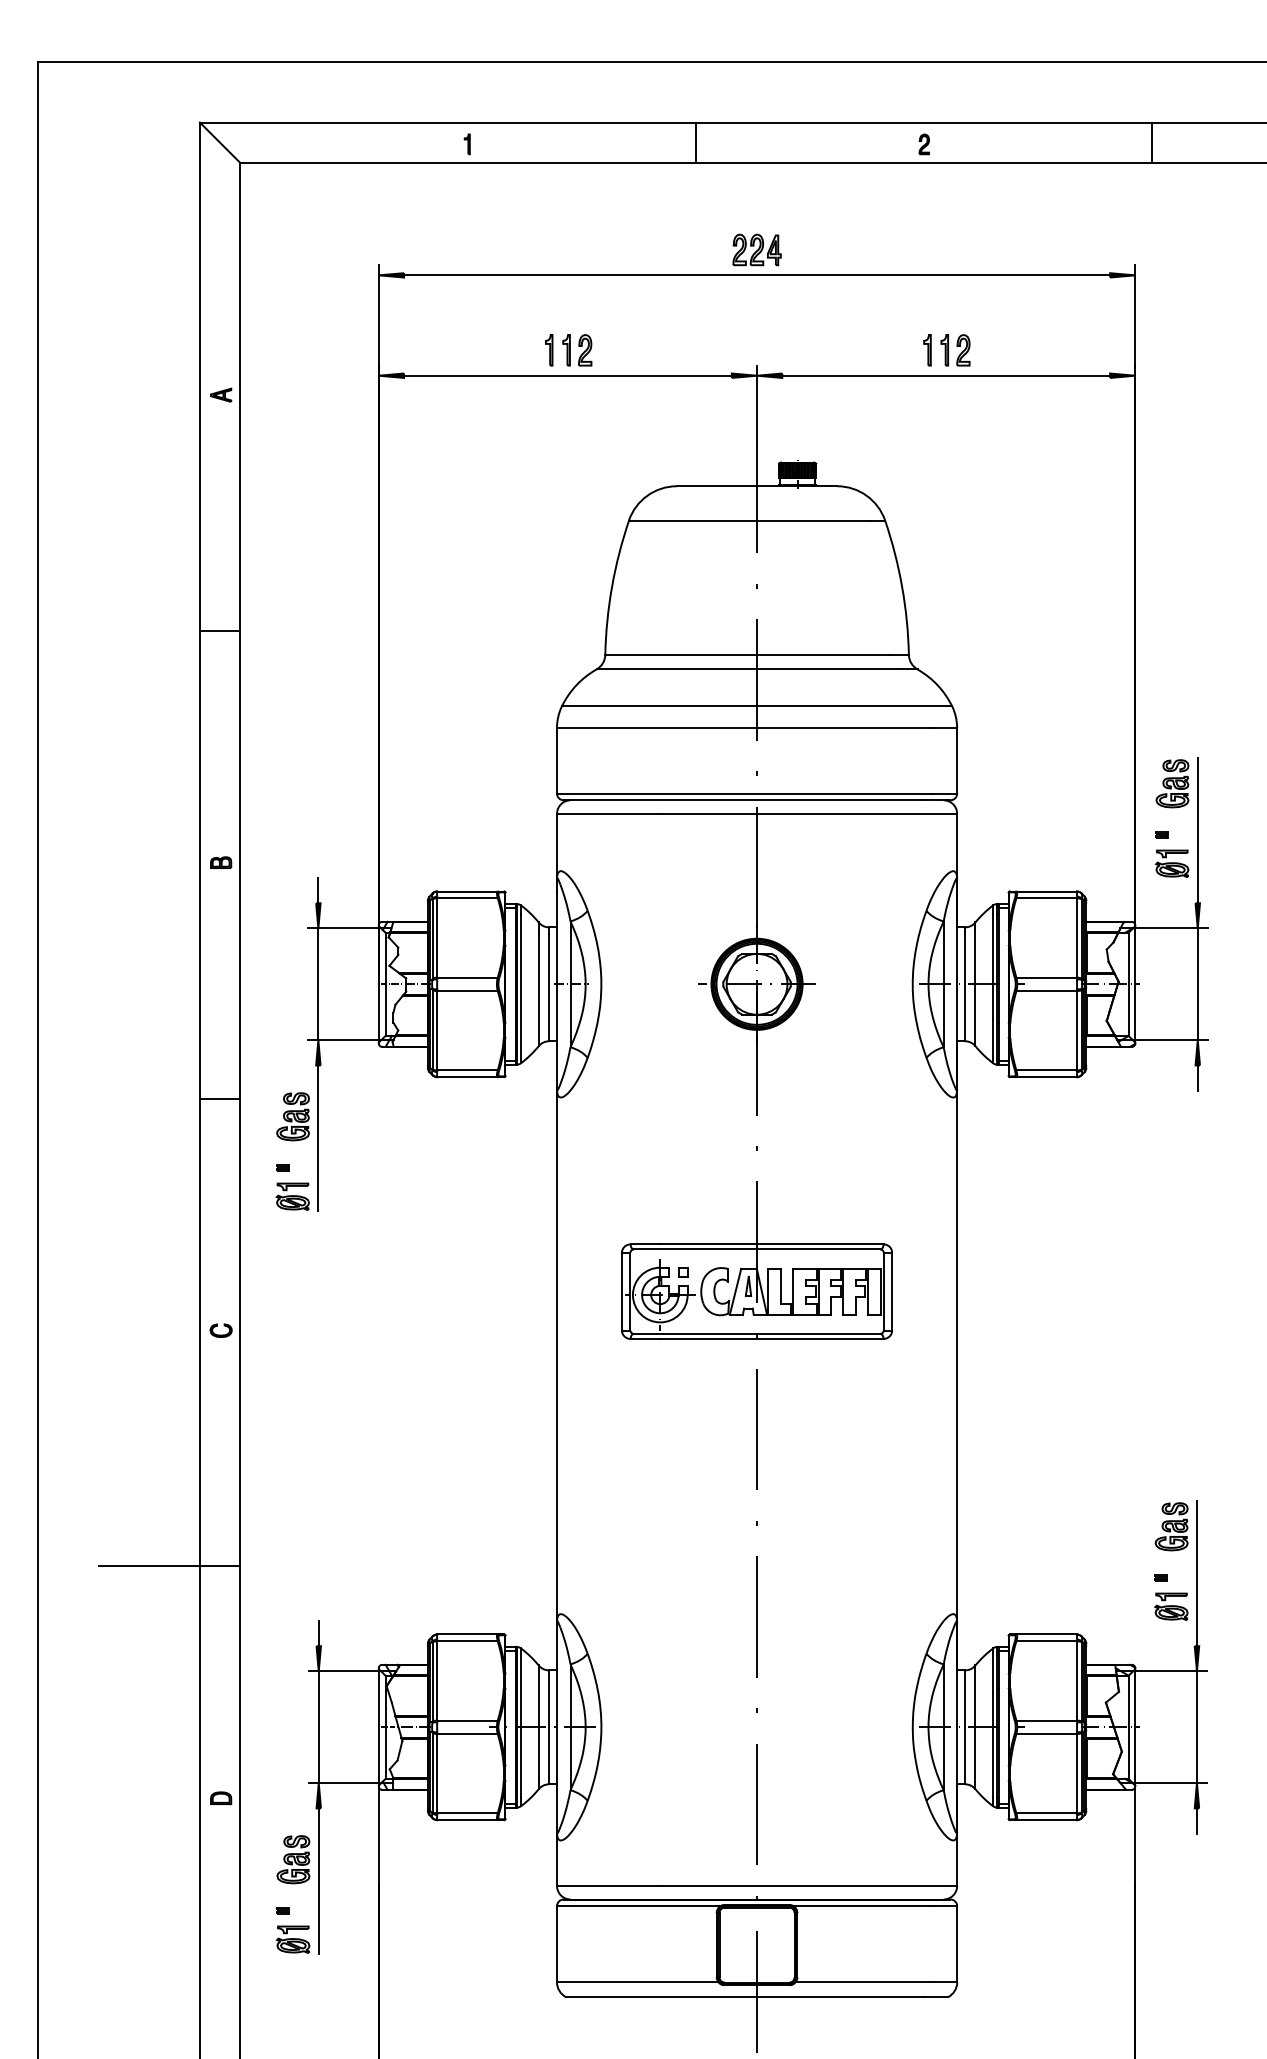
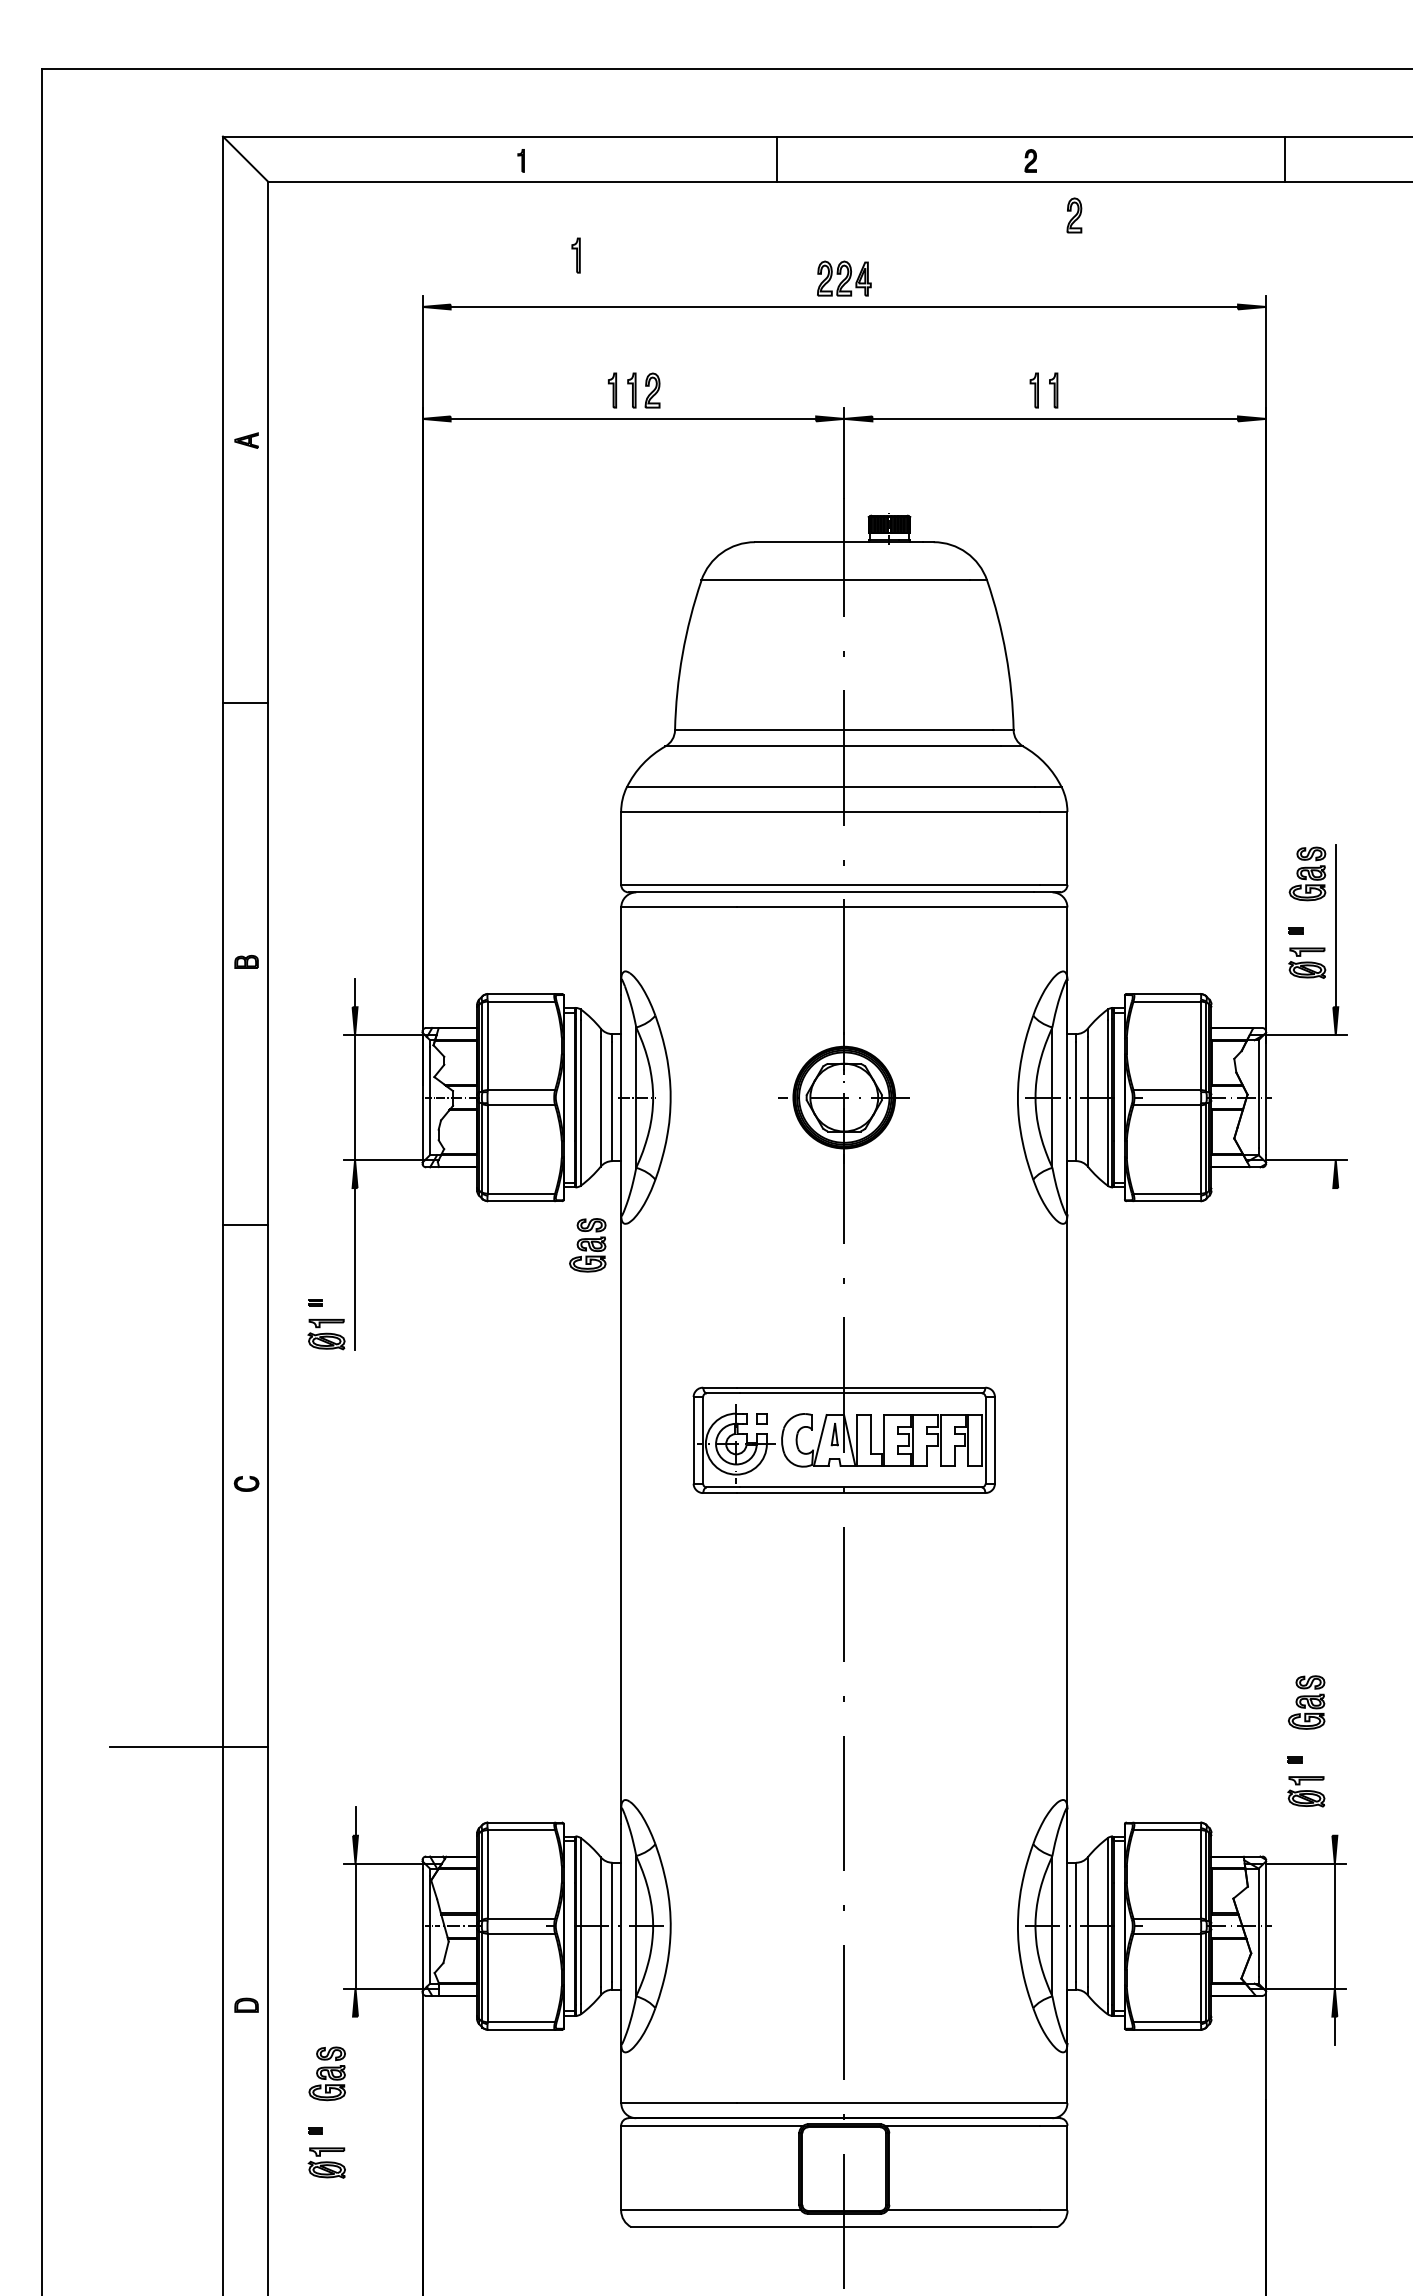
part: (516, 229) -> (576, 255), added
part: (963, 350) -> (1074, 215), moved
line: (1197, 984) -> (1335, 1097), removed
line: (1197, 1077) -> (1335, 1201), removed
part: (292, 1116) -> (587, 1245), moved
line: (1196, 1573) -> (1334, 1754), removed
line: (318, 1880) -> (355, 2097), removed

